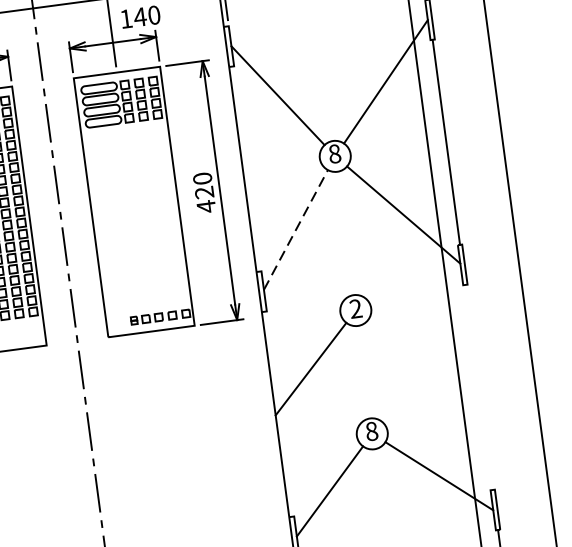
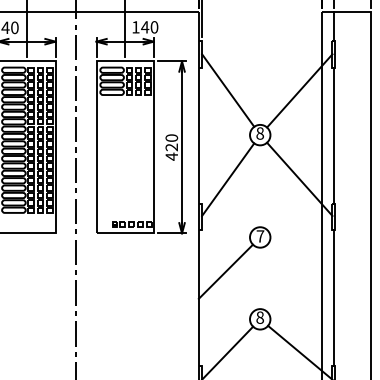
line: (296, 229) -> (228, 179), dashed -> solid
text: (356, 309) -> (260, 236), 2 -> 7
line: (478, 387) -> (333, 298), added

